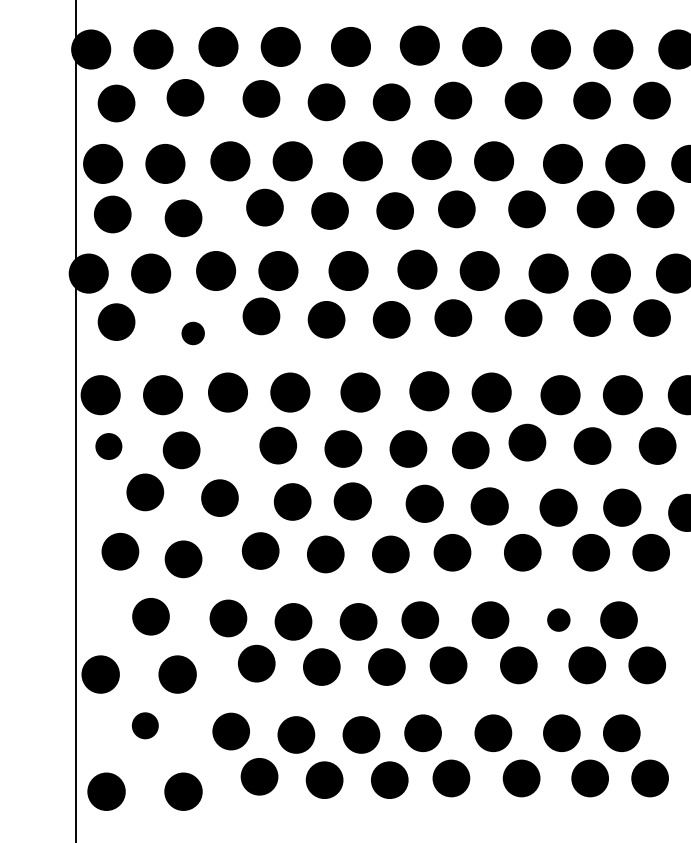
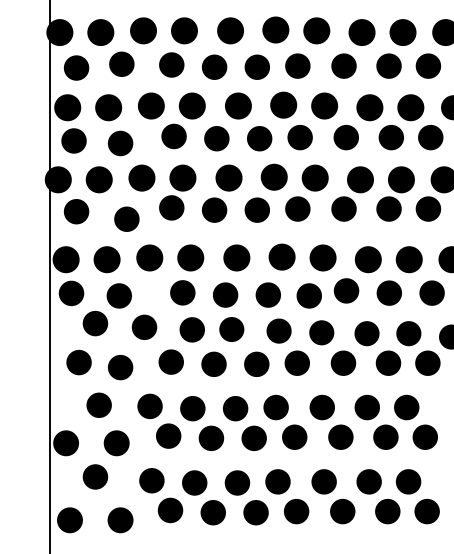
part: (192, 332) -> (126, 218), size x1.67
part: (108, 446) -> (71, 293), size x1.43
part: (557, 620) -> (366, 407), size x1.67
part: (145, 725) -> (95, 476), size x1.43

